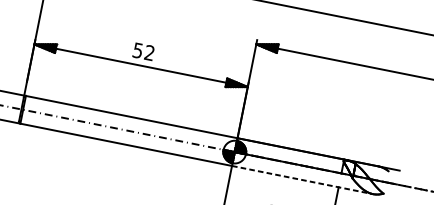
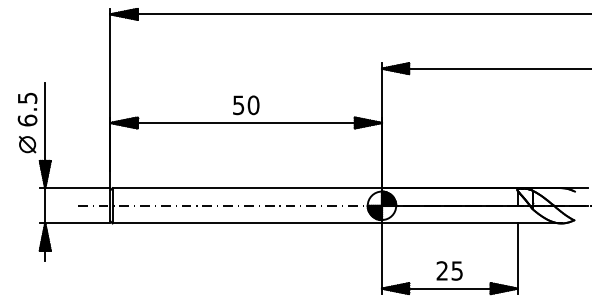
text: (149, 53) -> (253, 105), 52 -> 50
line: (302, 180) -> (471, 223), dashed -> solid

